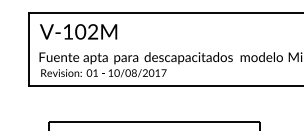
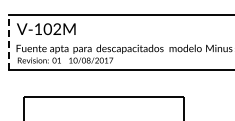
line: (28, 49) -> (8, 42), solid -> dashed

